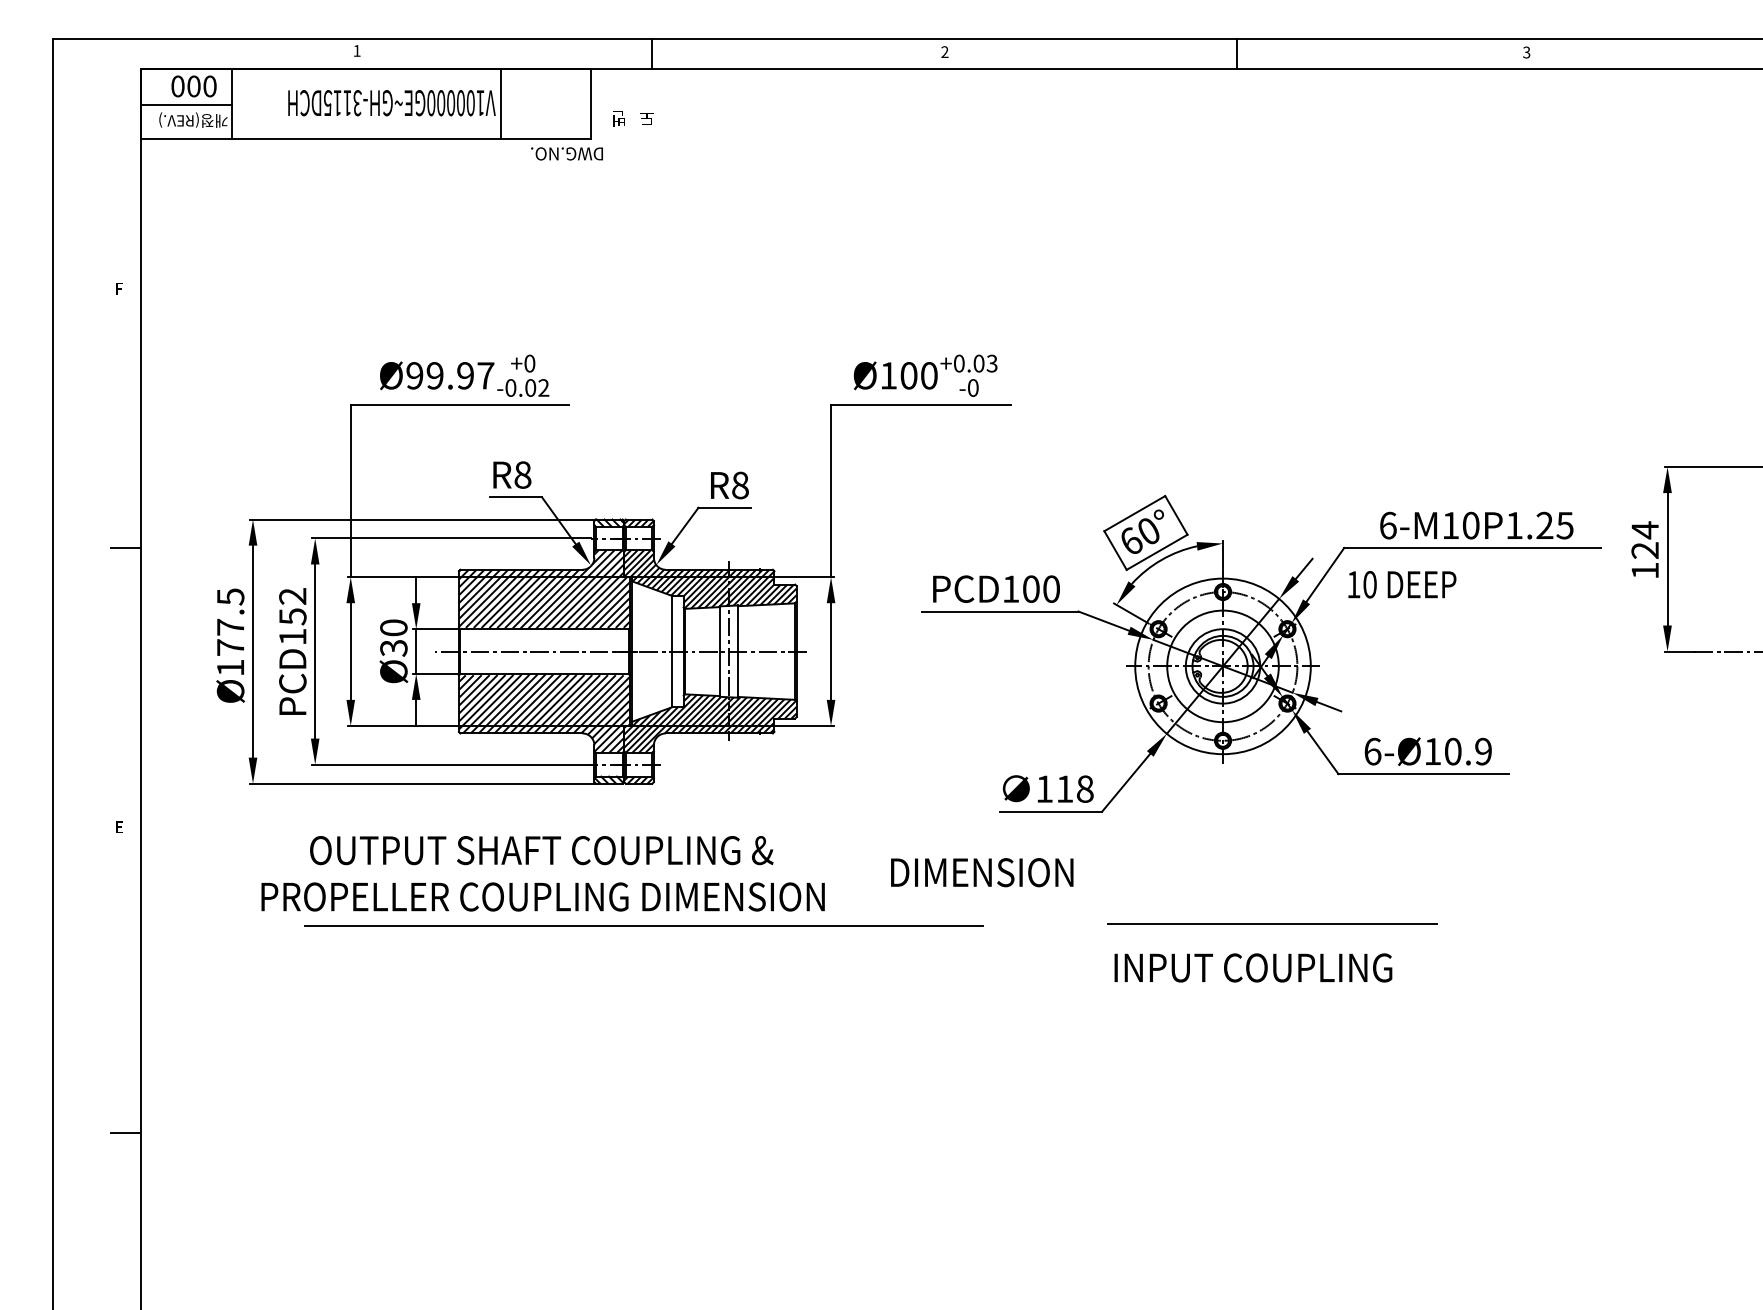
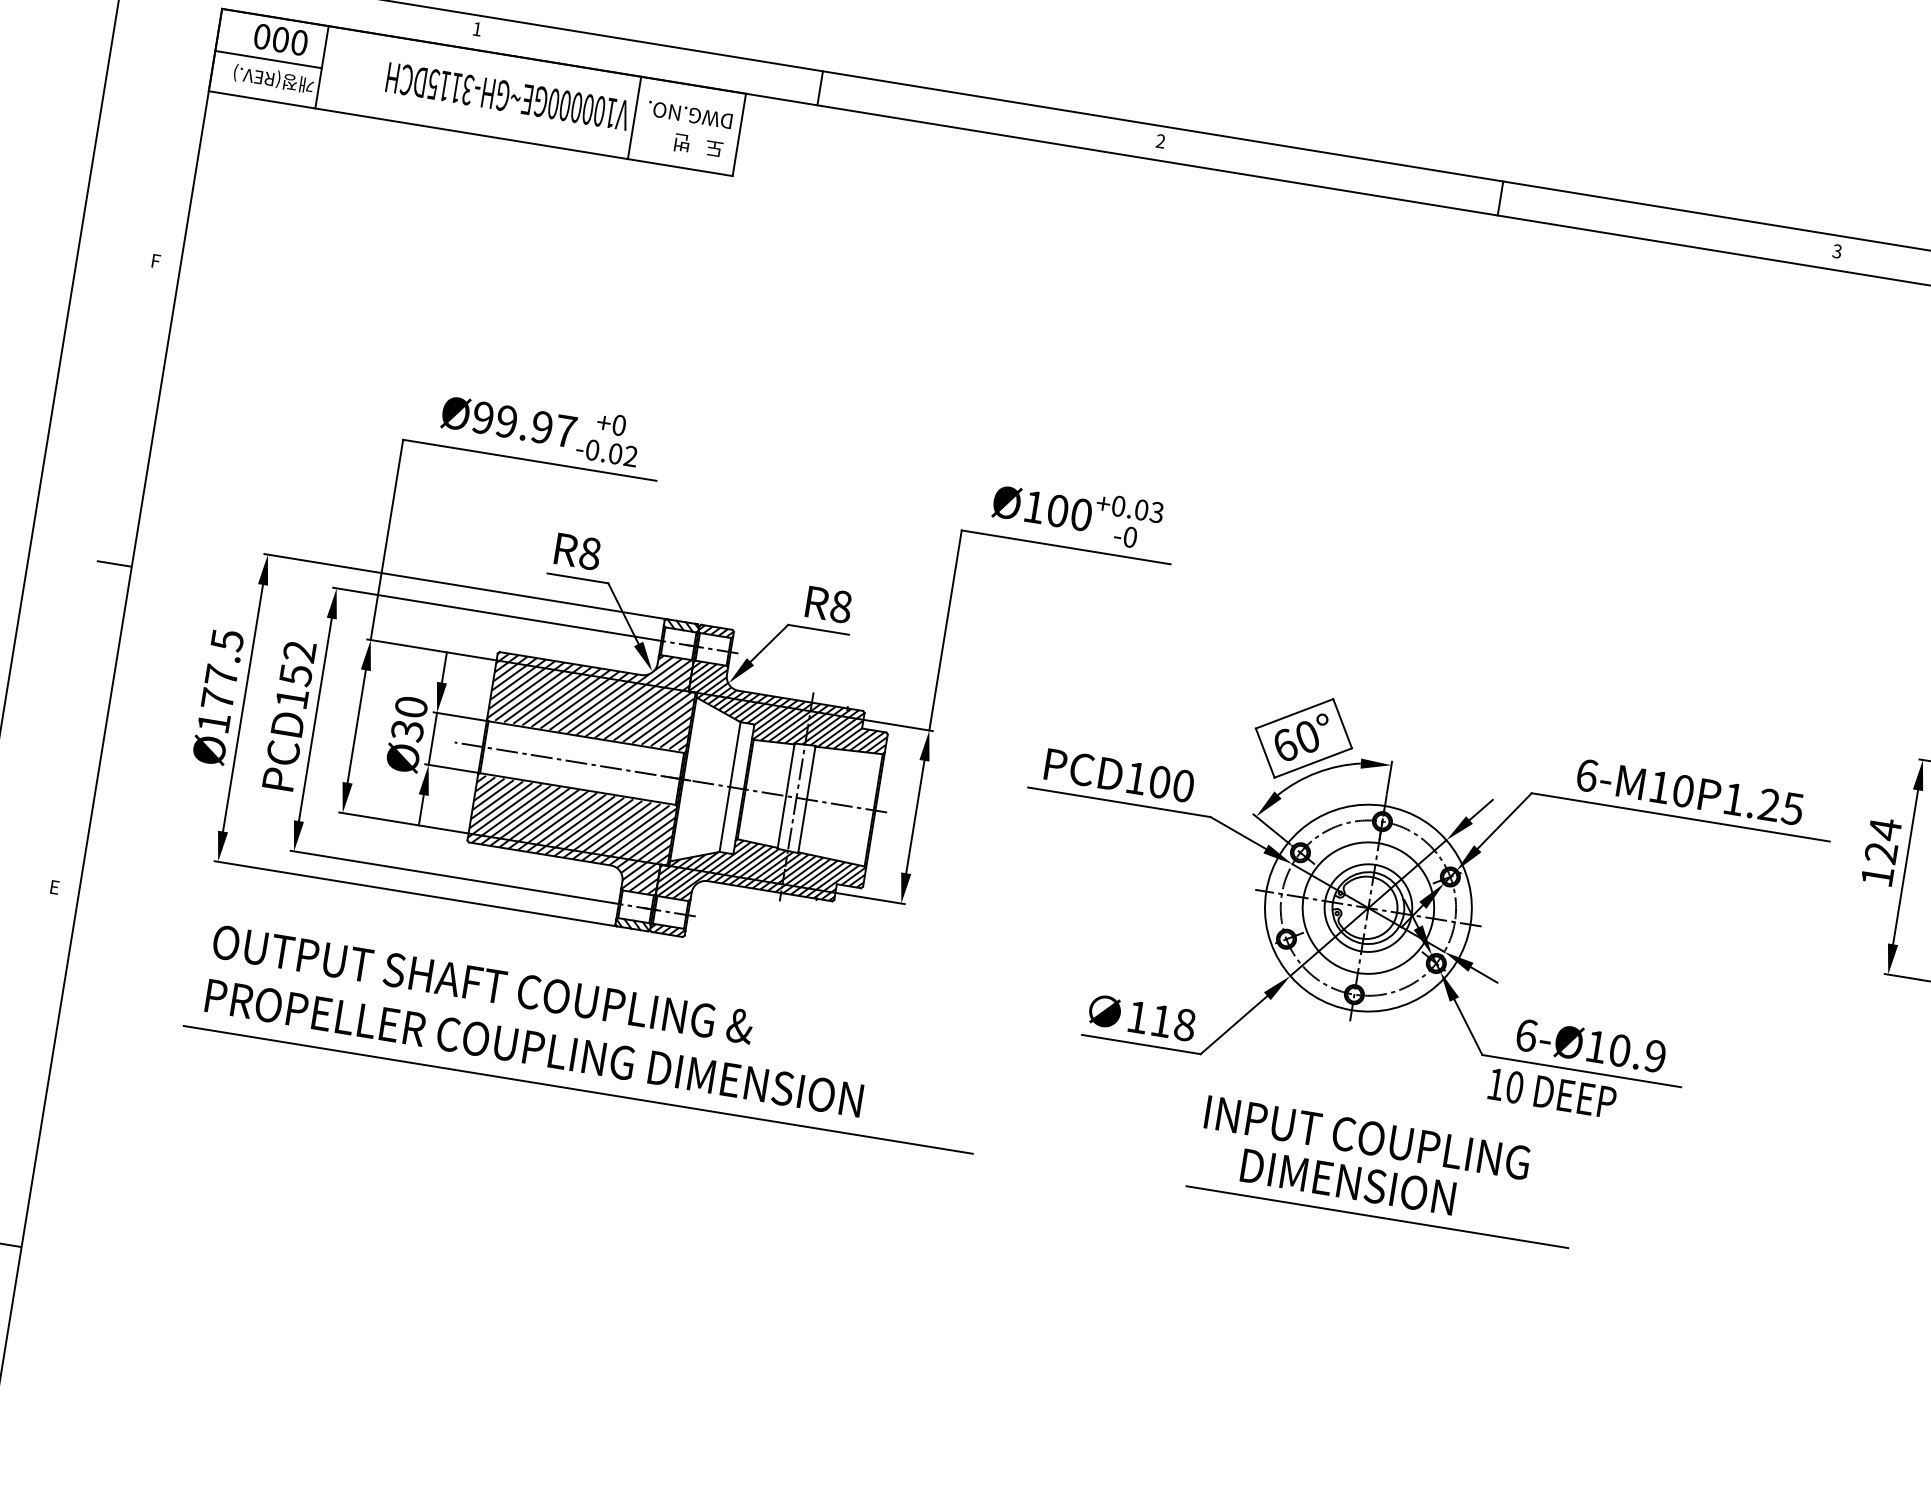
text: (633, 118) -> (698, 145), moved
text: (566, 153) -> (689, 114), moved
text: (1402, 584) -> (1552, 1093), moved
text: (541, 850) -> (482, 984), moved
text: (982, 872) -> (1348, 1181), moved
line: (643, 925) -> (578, 1089), moved
text: (1253, 967) -> (1367, 1137), moved

